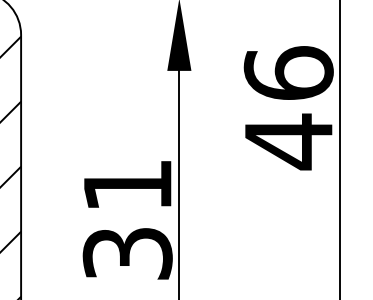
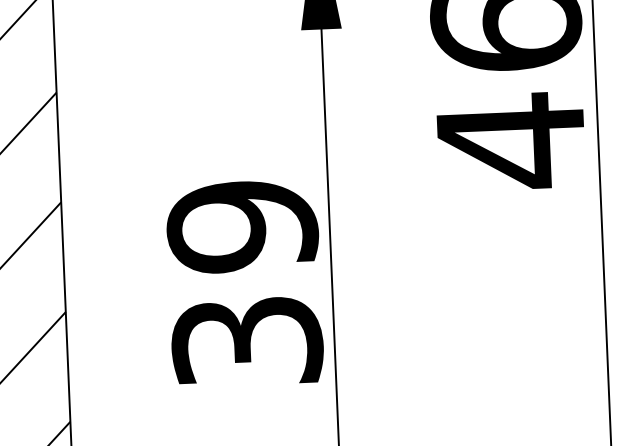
text: (127, 185) -> (242, 226), 31 -> 39

